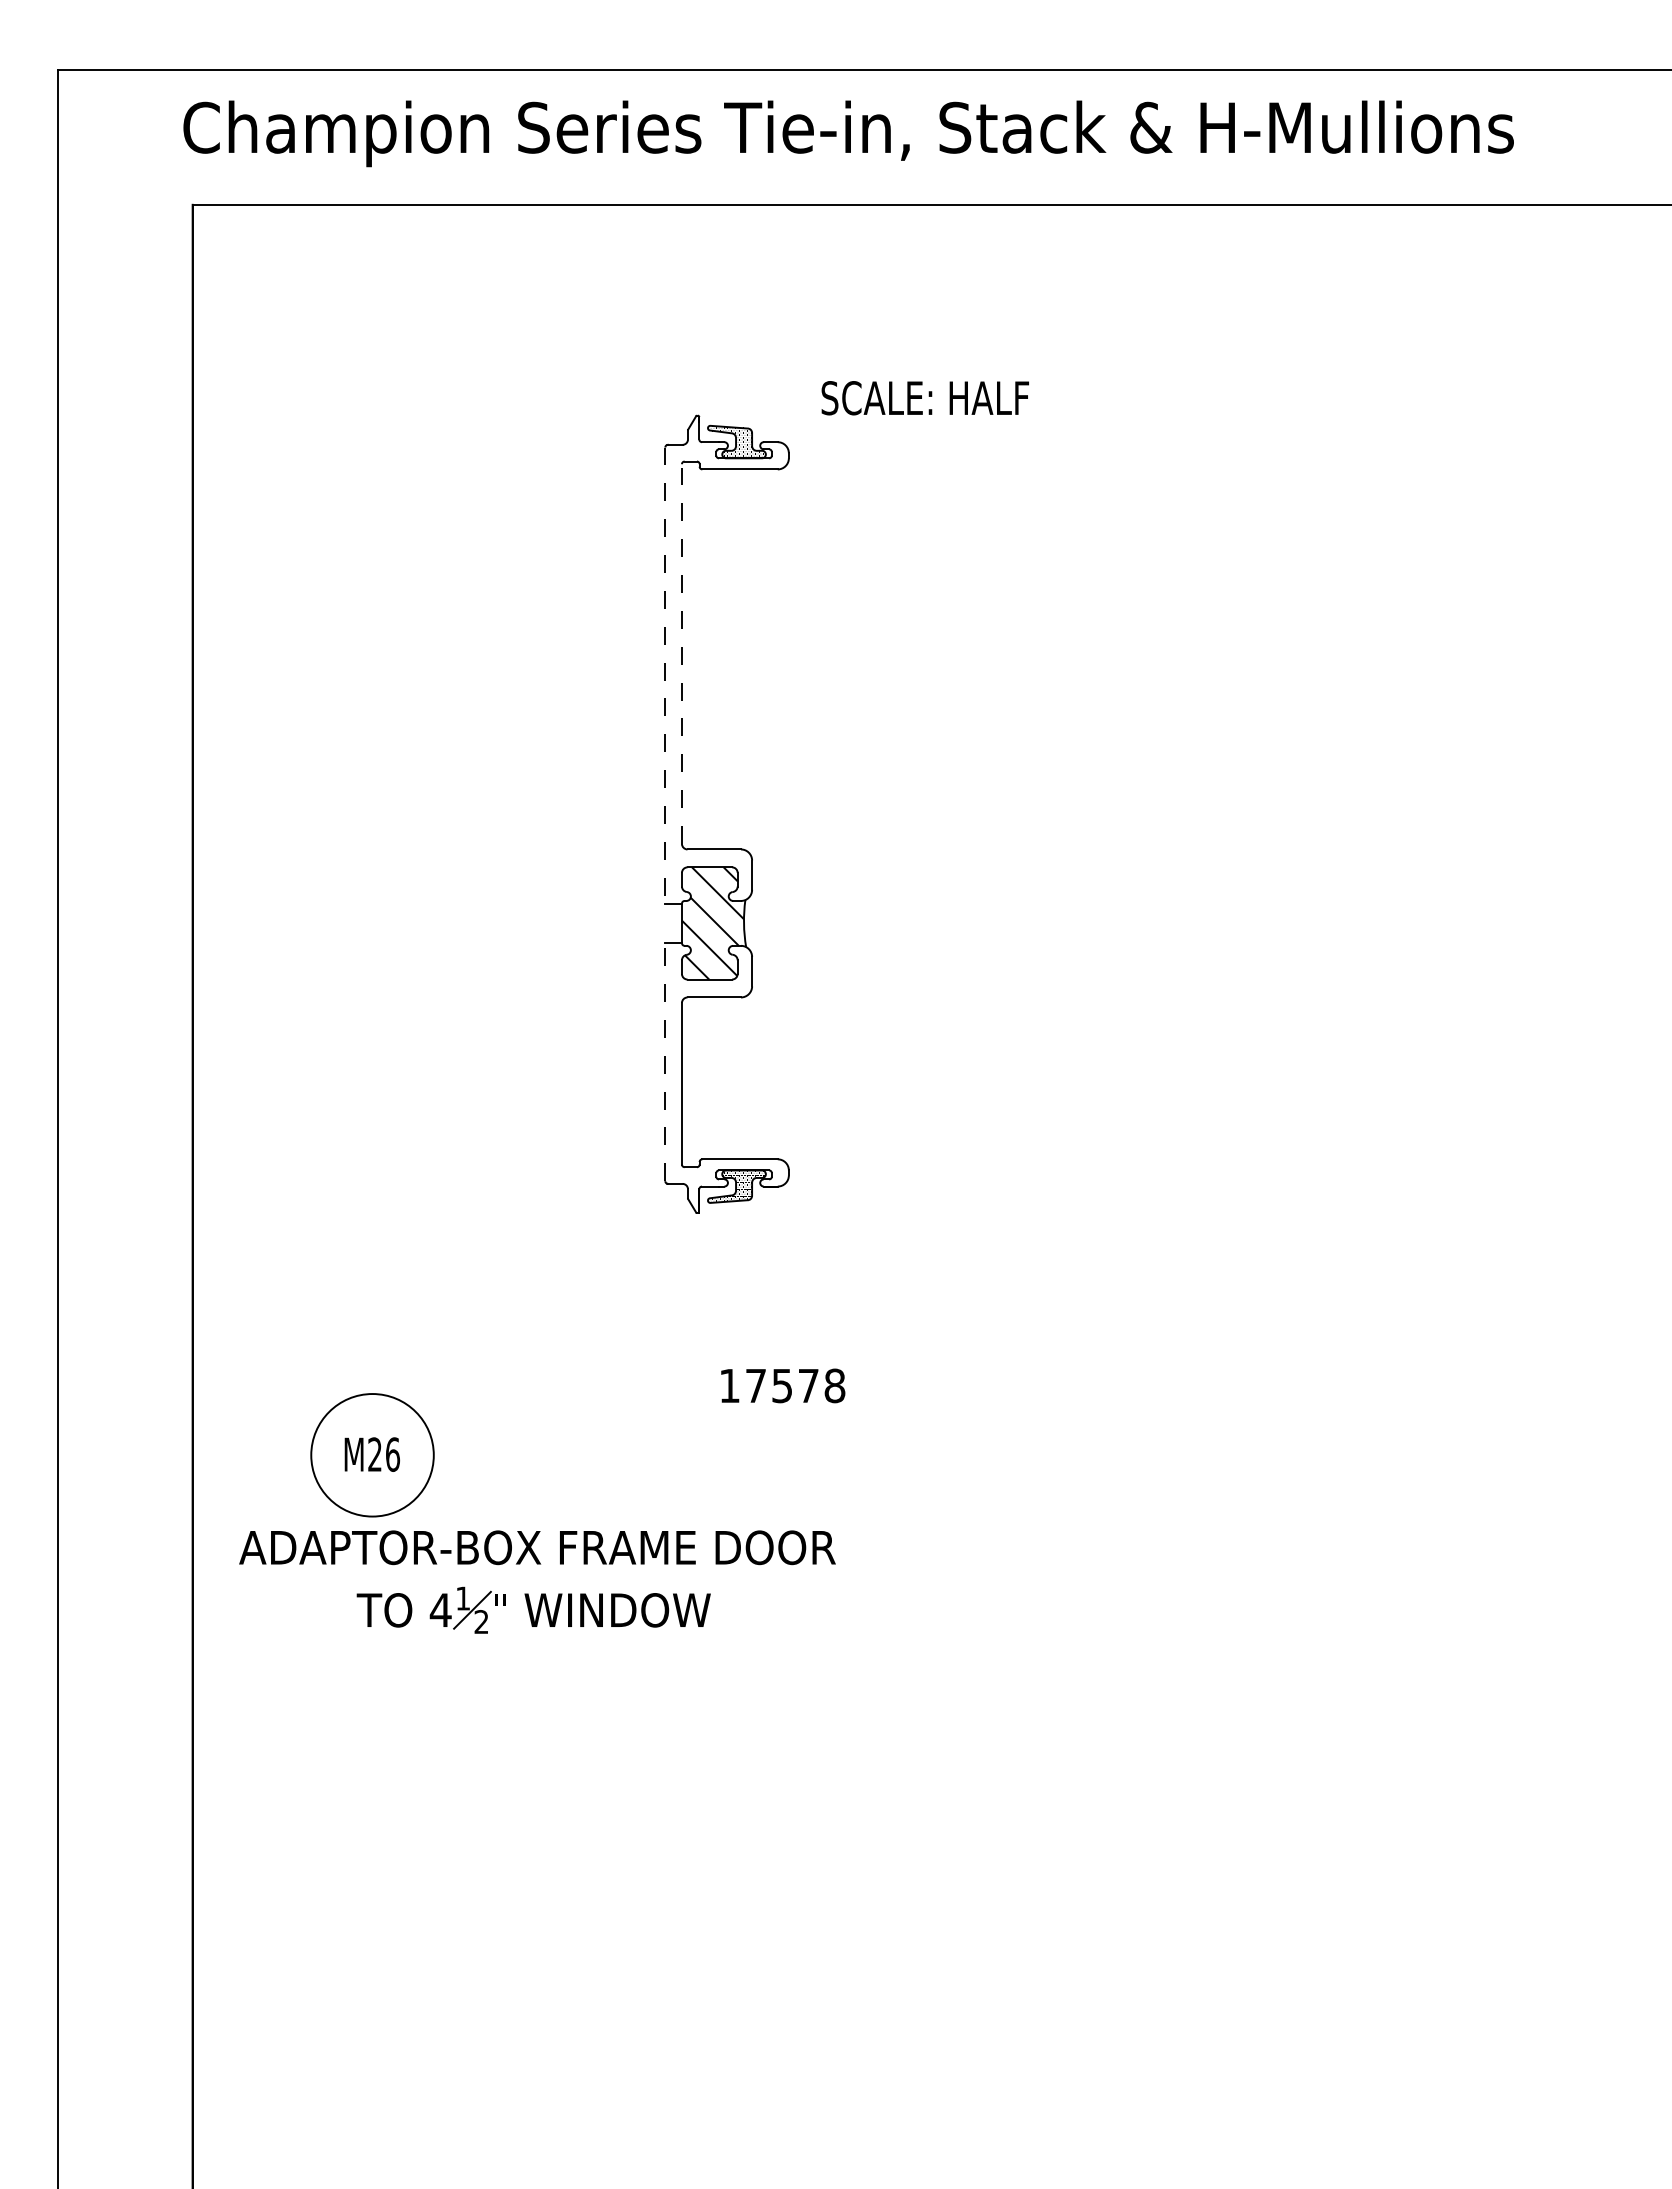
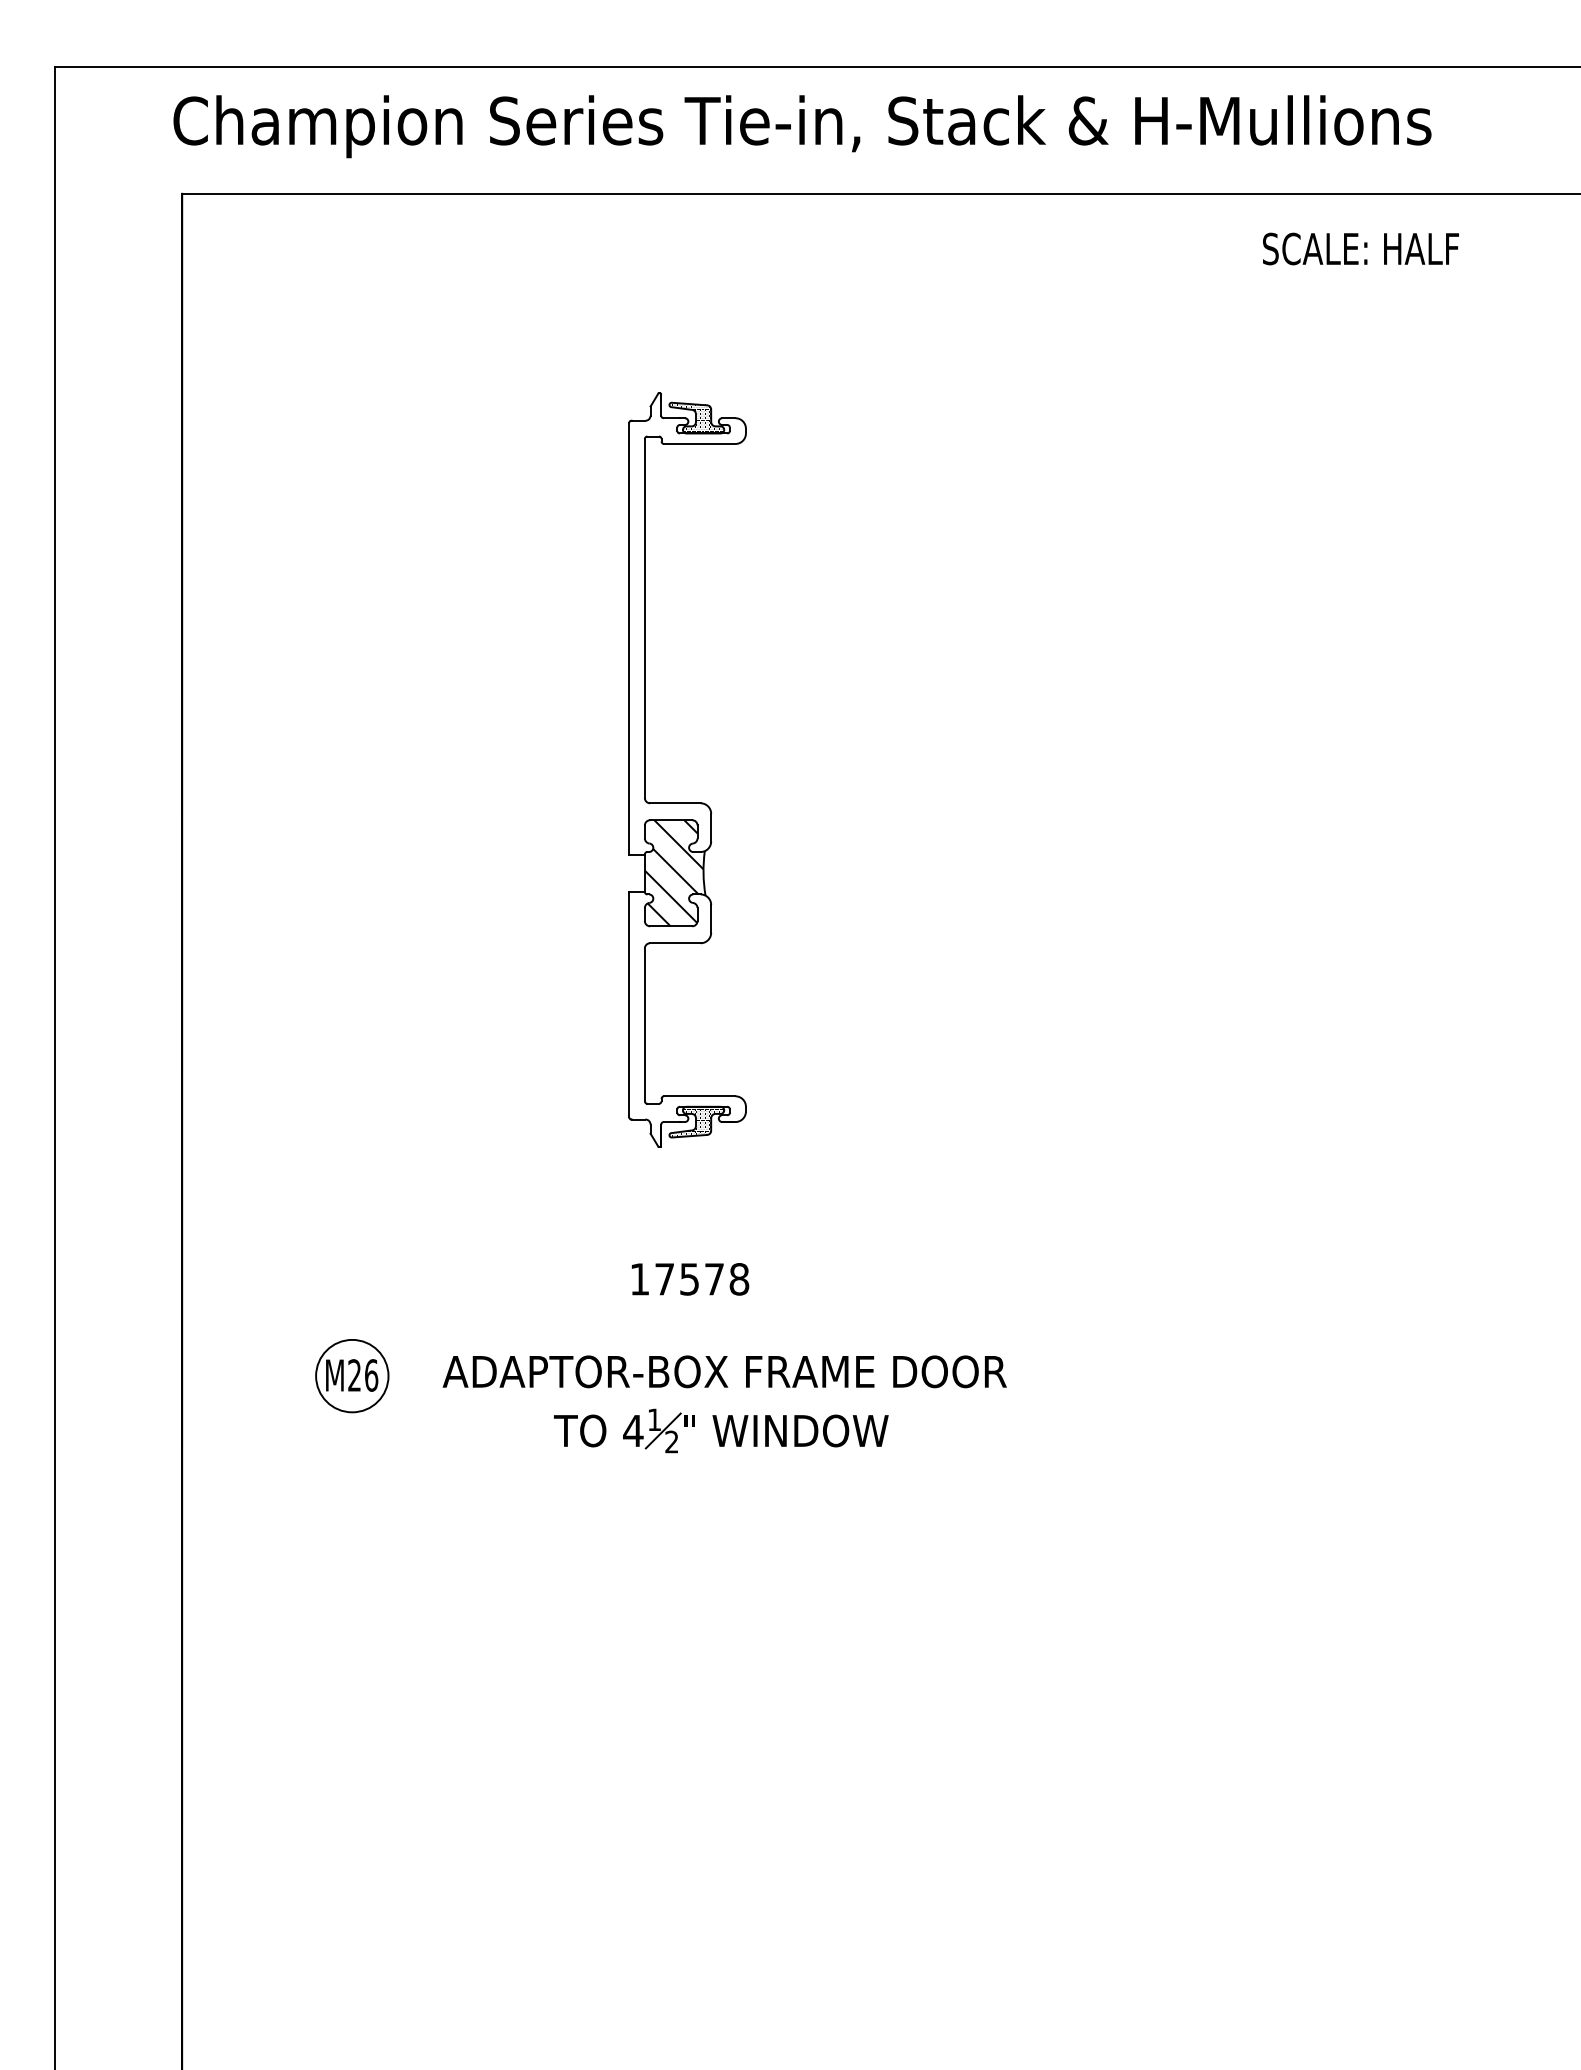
text: (924, 398) -> (1360, 249), moved
line: (681, 654) -> (644, 618), dashed -> solid
line: (665, 676) -> (629, 639), dashed -> solid
line: (665, 1061) -> (629, 1003), dashed -> solid
text: (783, 1385) -> (690, 1278), moved
circle: (372, 1455) -> (352, 1376), size x0.62
part: (541, 1593) -> (728, 1415), moved

